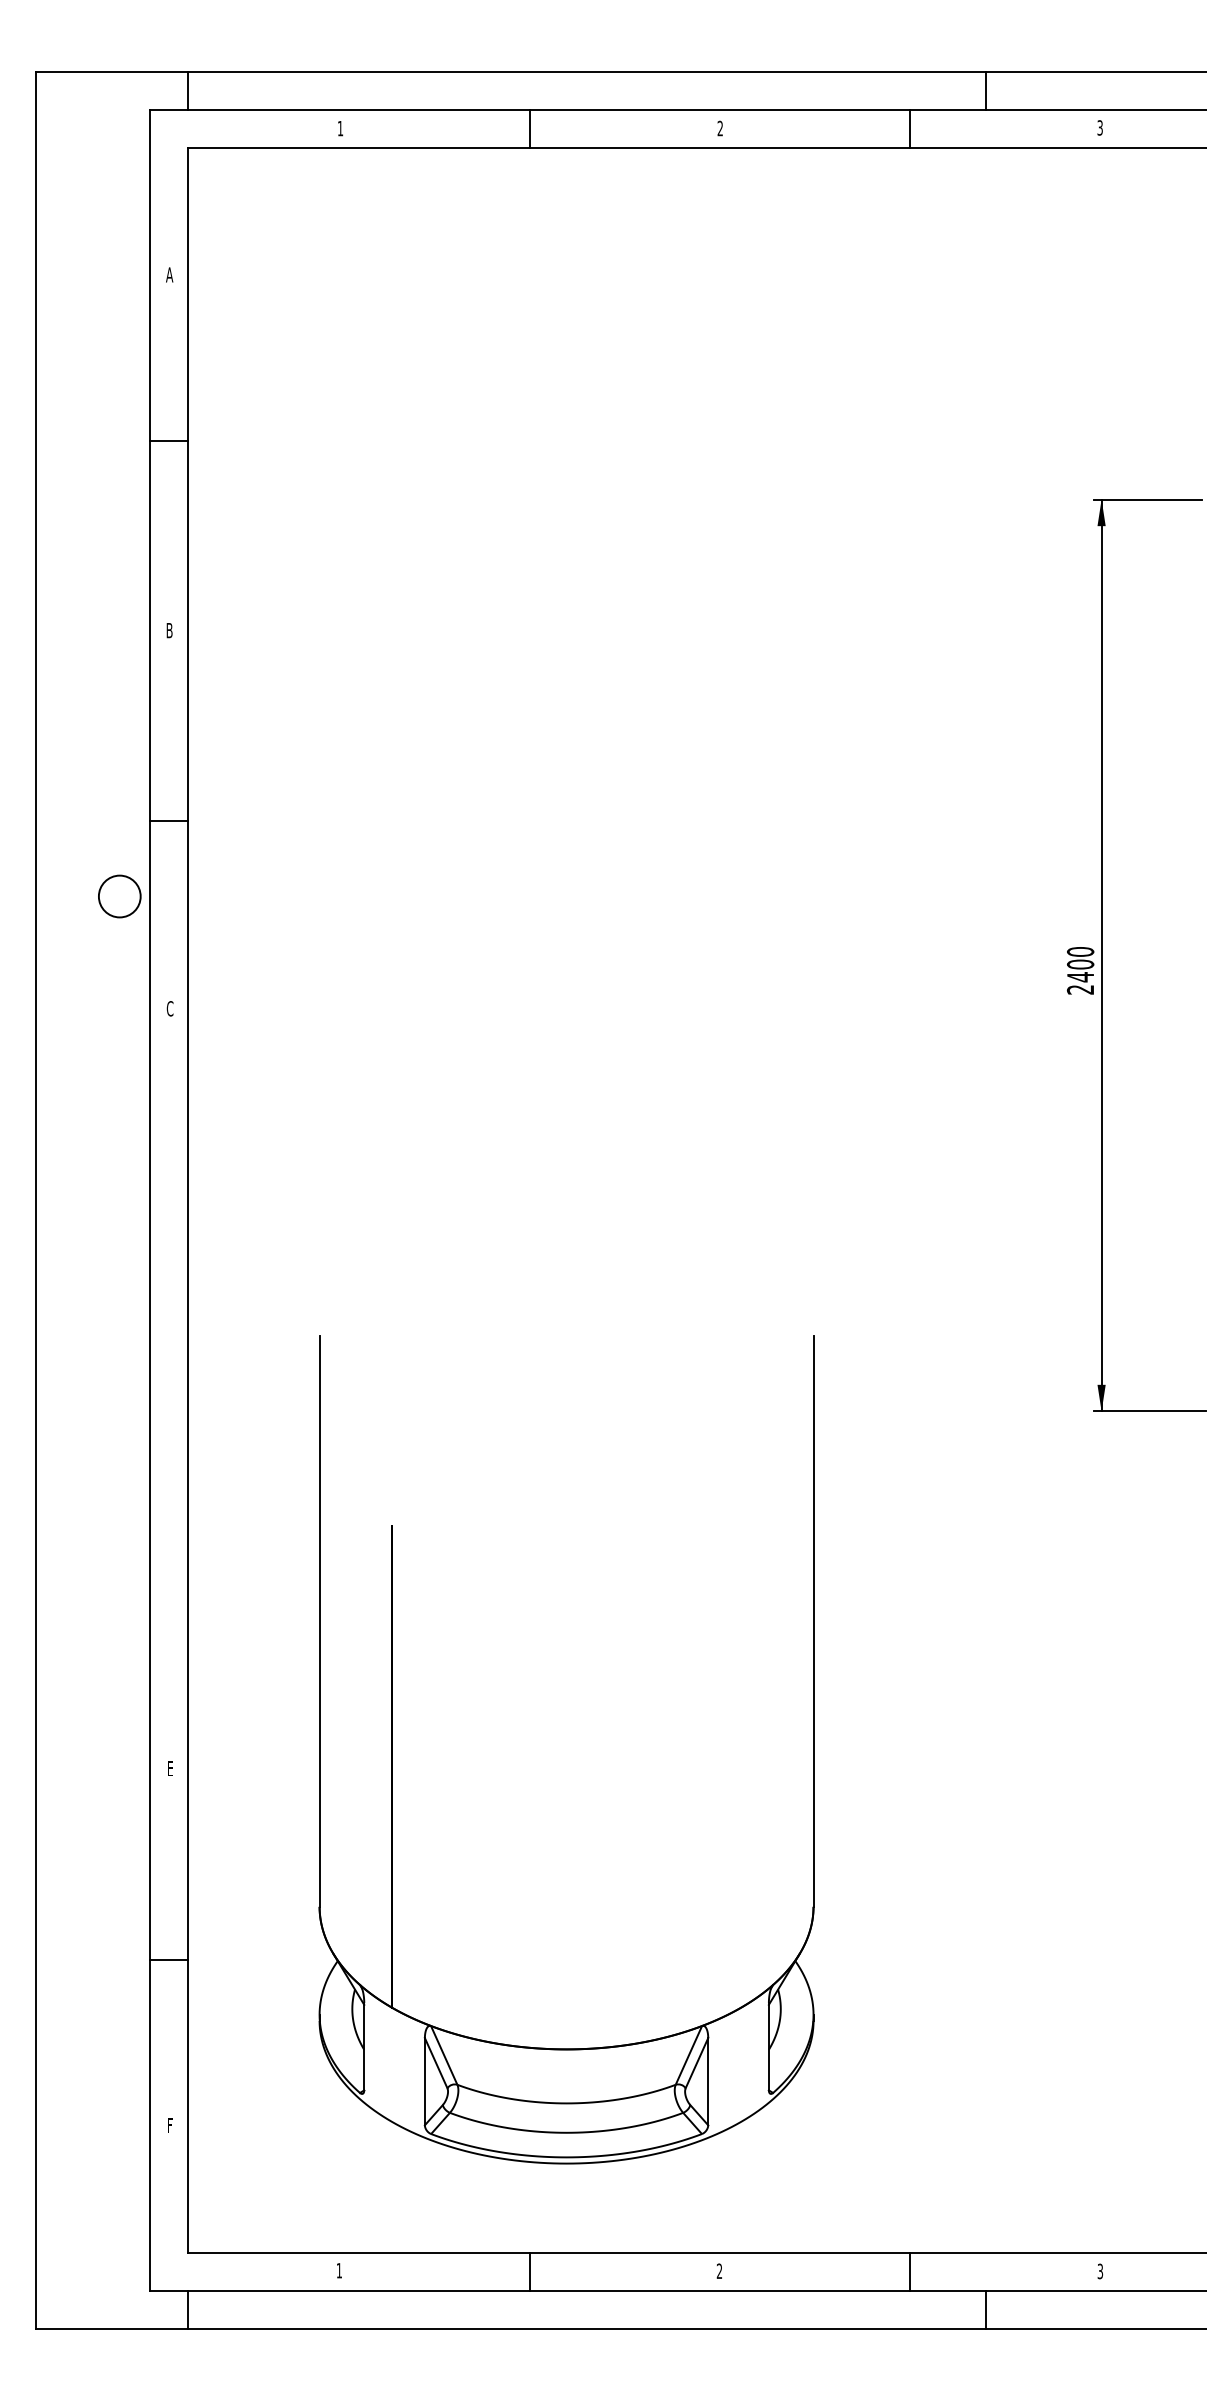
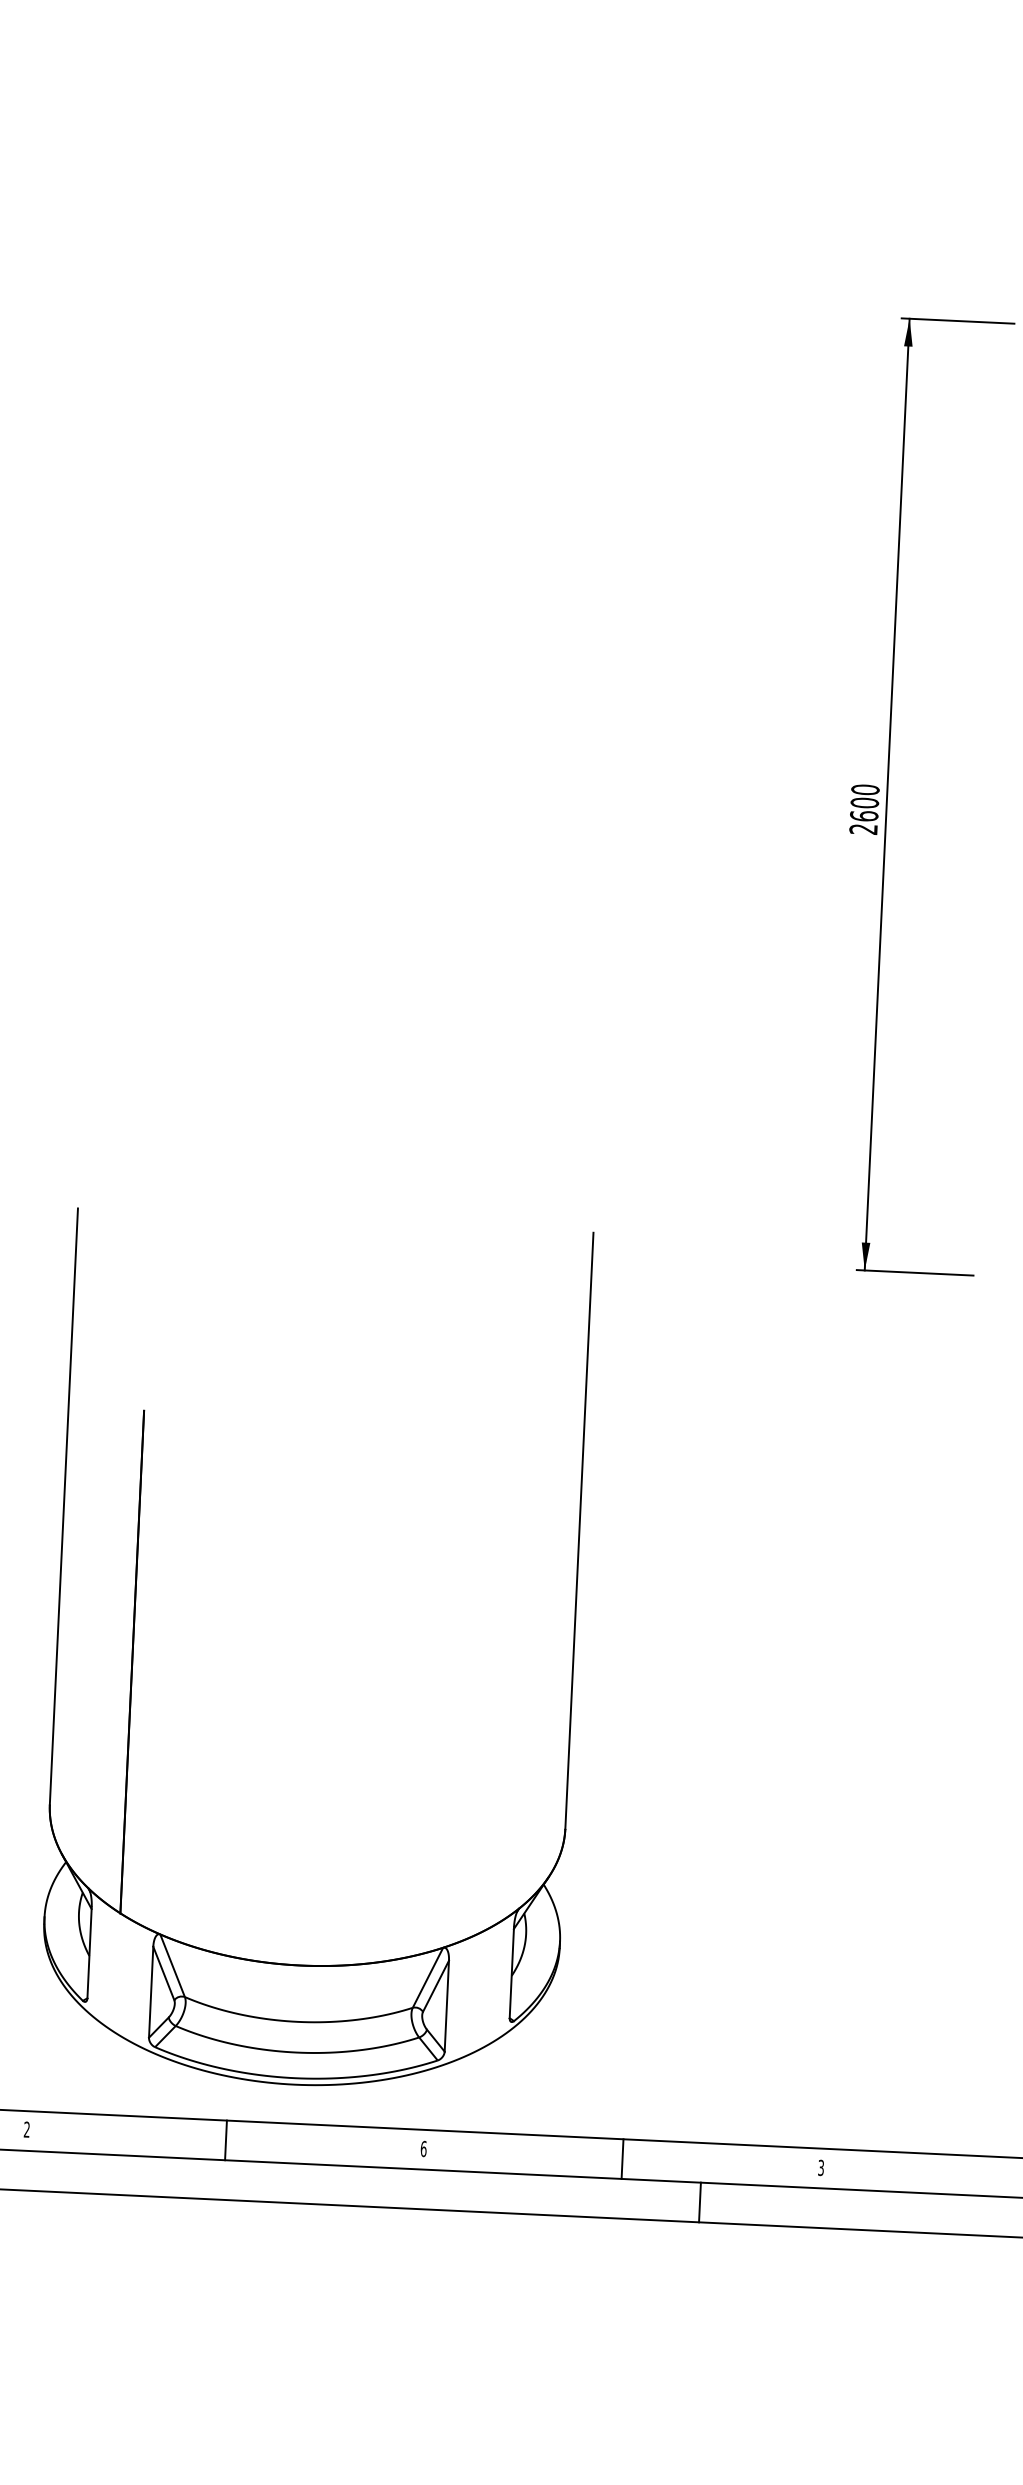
text: (1080, 977) -> (864, 816), 2400 -> 2600
part: (392, 1749) -> (133, 1643), moved
text: (338, 2270) -> (26, 2129), 1 -> 2
text: (719, 2271) -> (423, 2149), 2 -> 6

